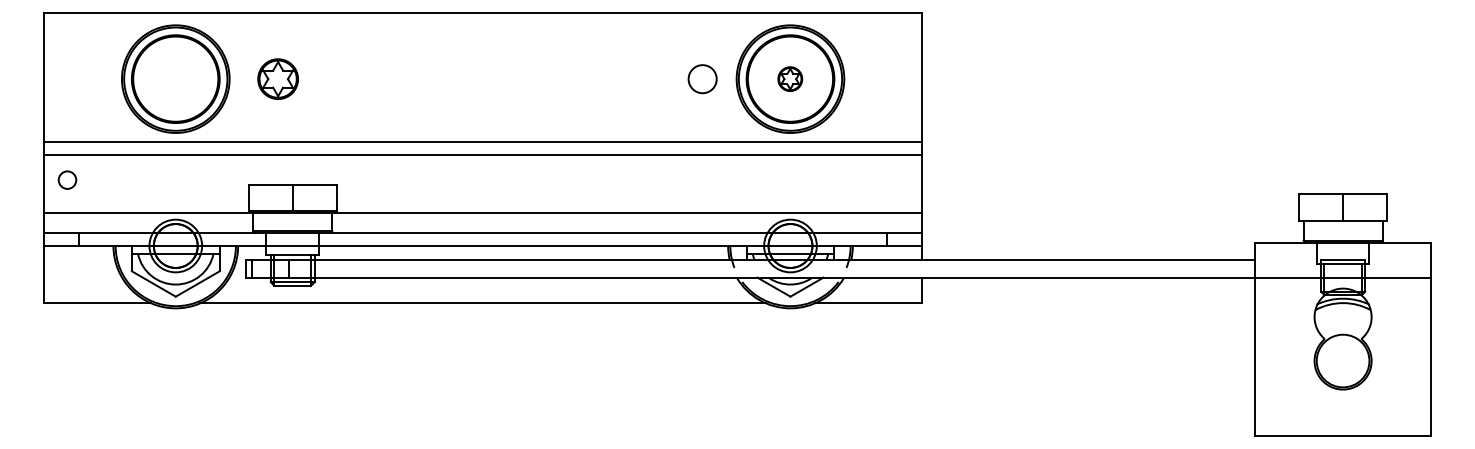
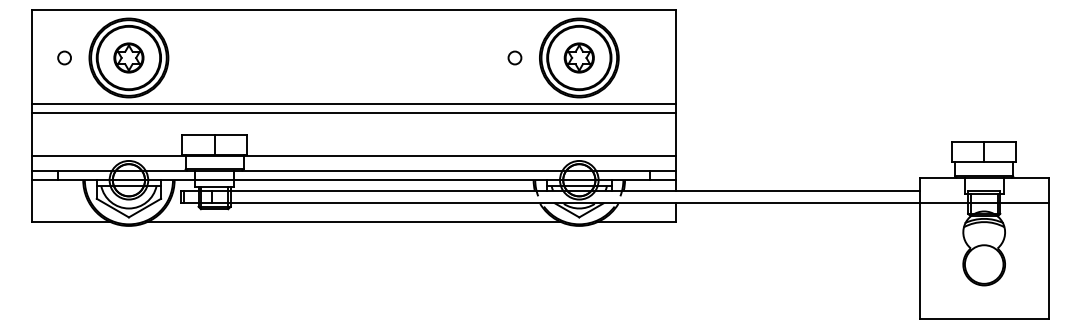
part: (277, 78) -> (128, 57), moved
circle: (702, 78) -> (514, 57), size x0.62
part: (789, 78) -> (578, 57), size x1.67
circle: (67, 179) -> (64, 57), moved

